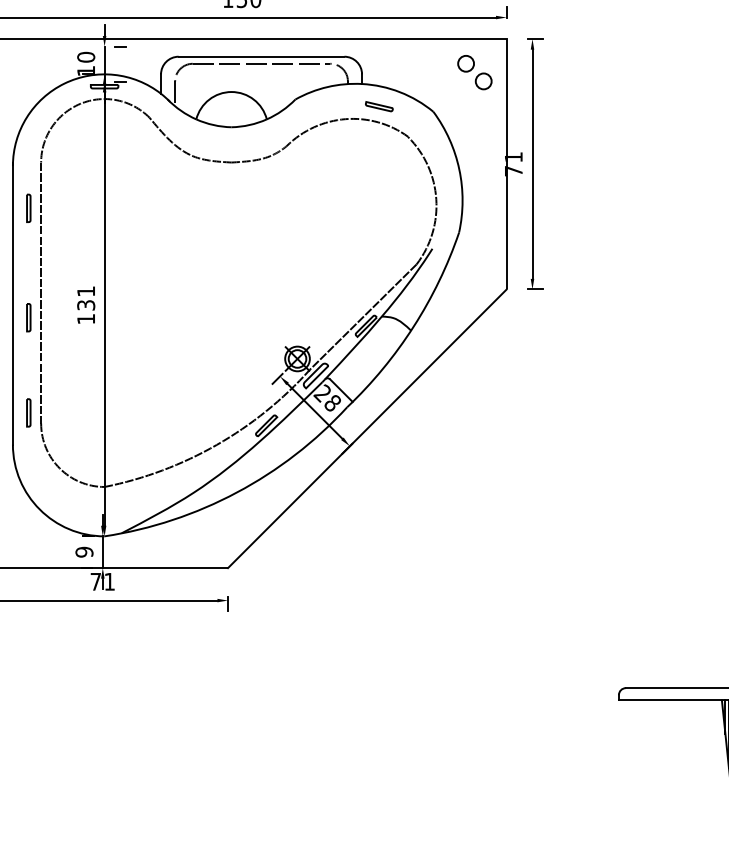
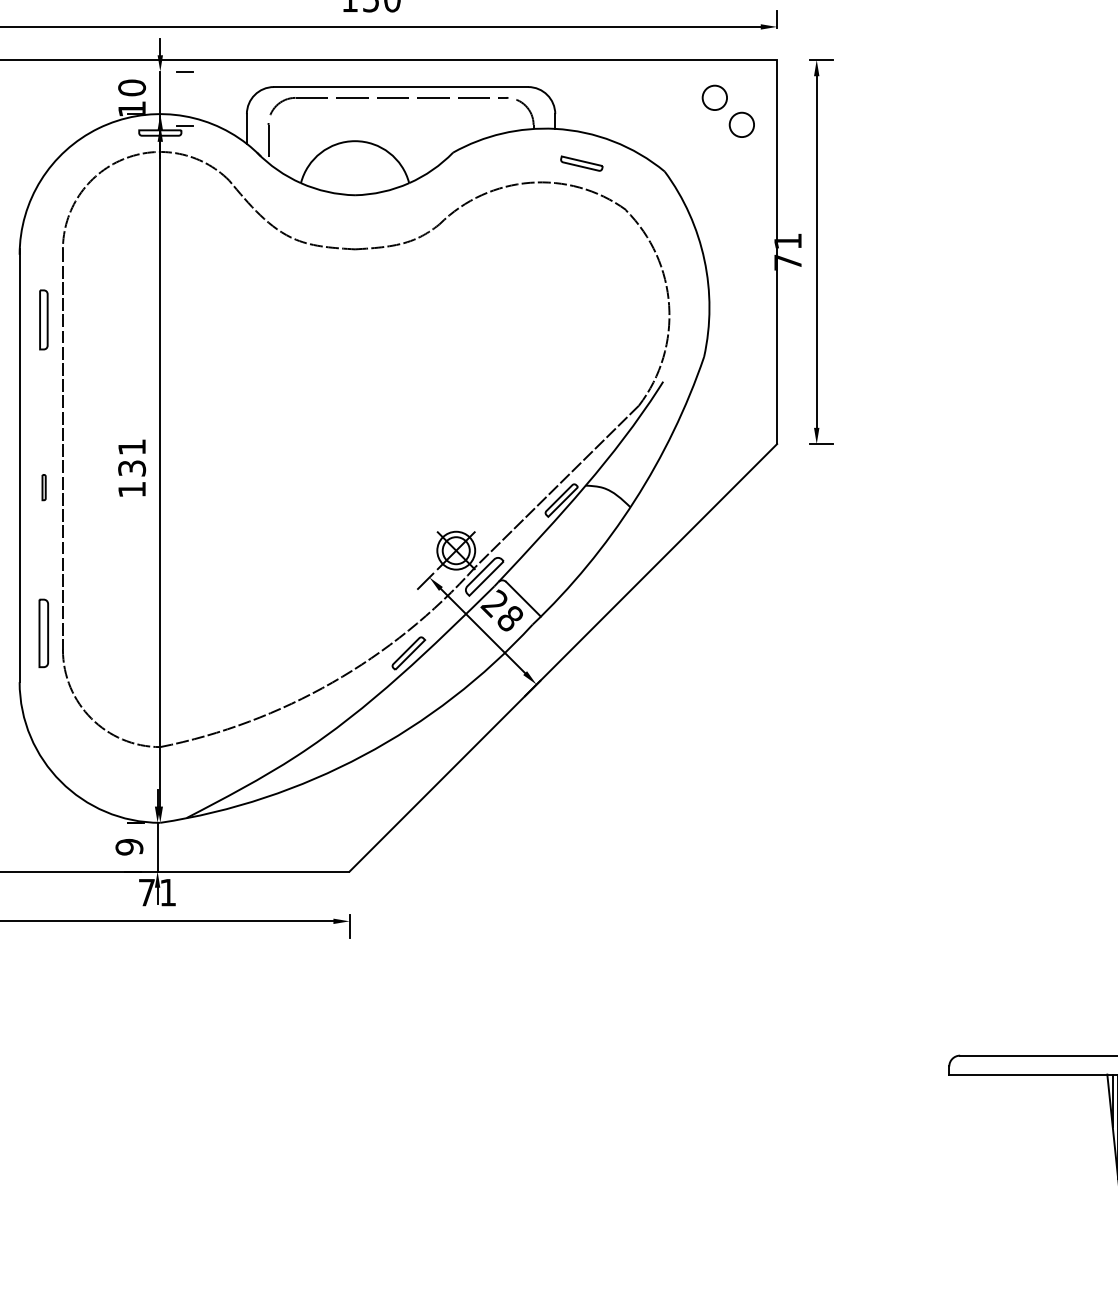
part: (28, 207) -> (43, 318), size x1.4
part: (28, 317) -> (43, 487), size x0.6
part: (28, 412) -> (43, 632), size x1.6

